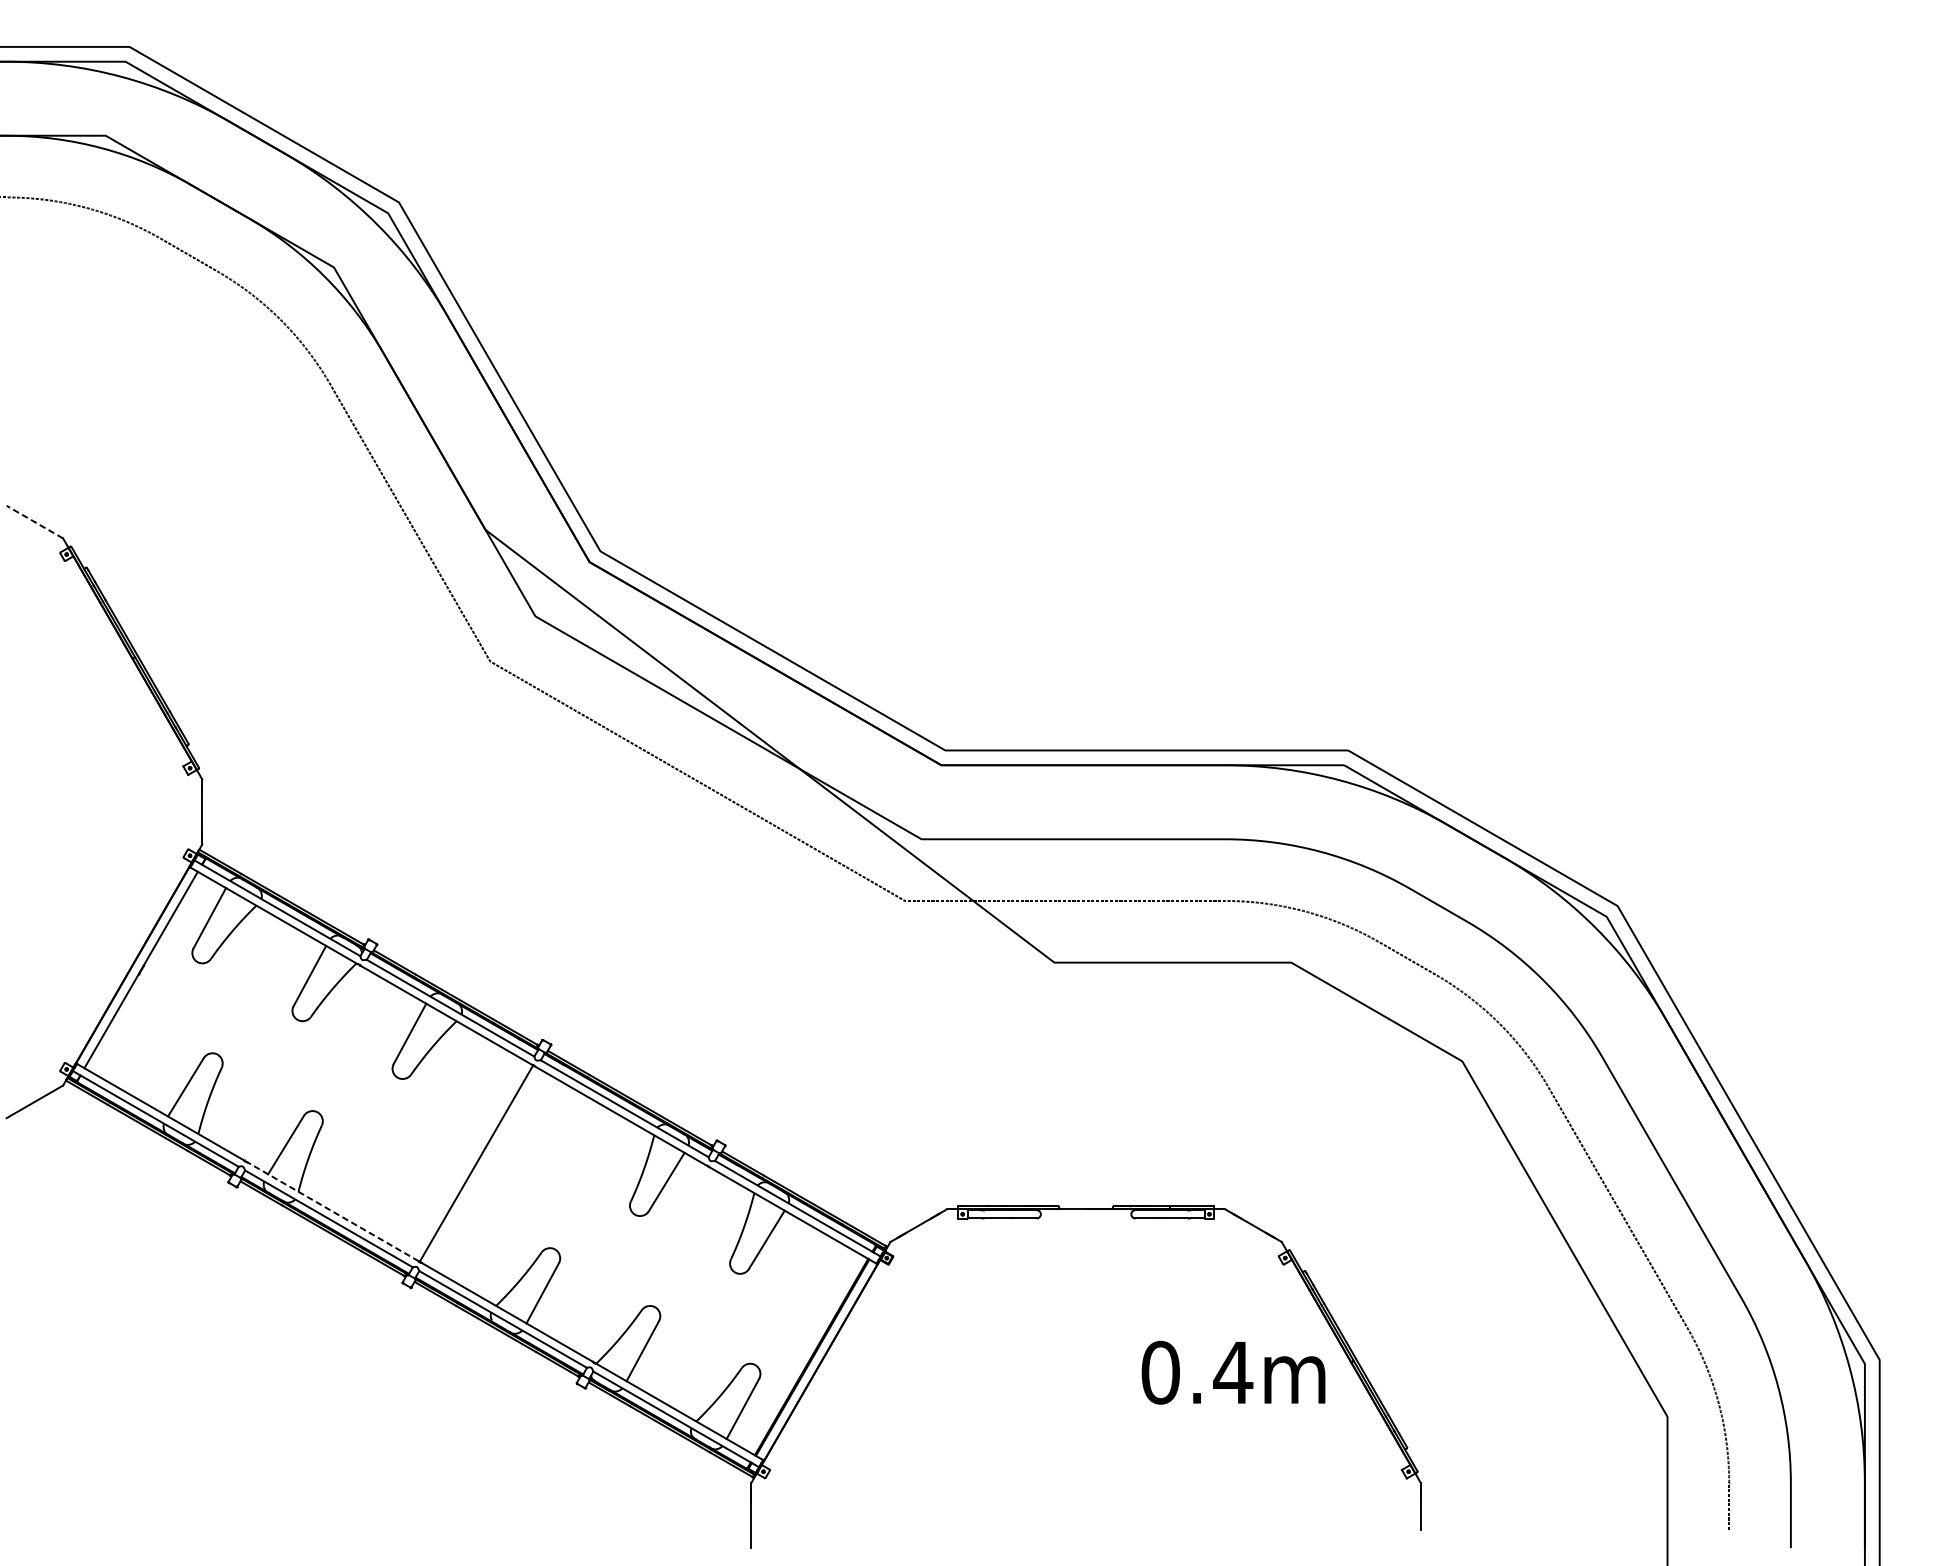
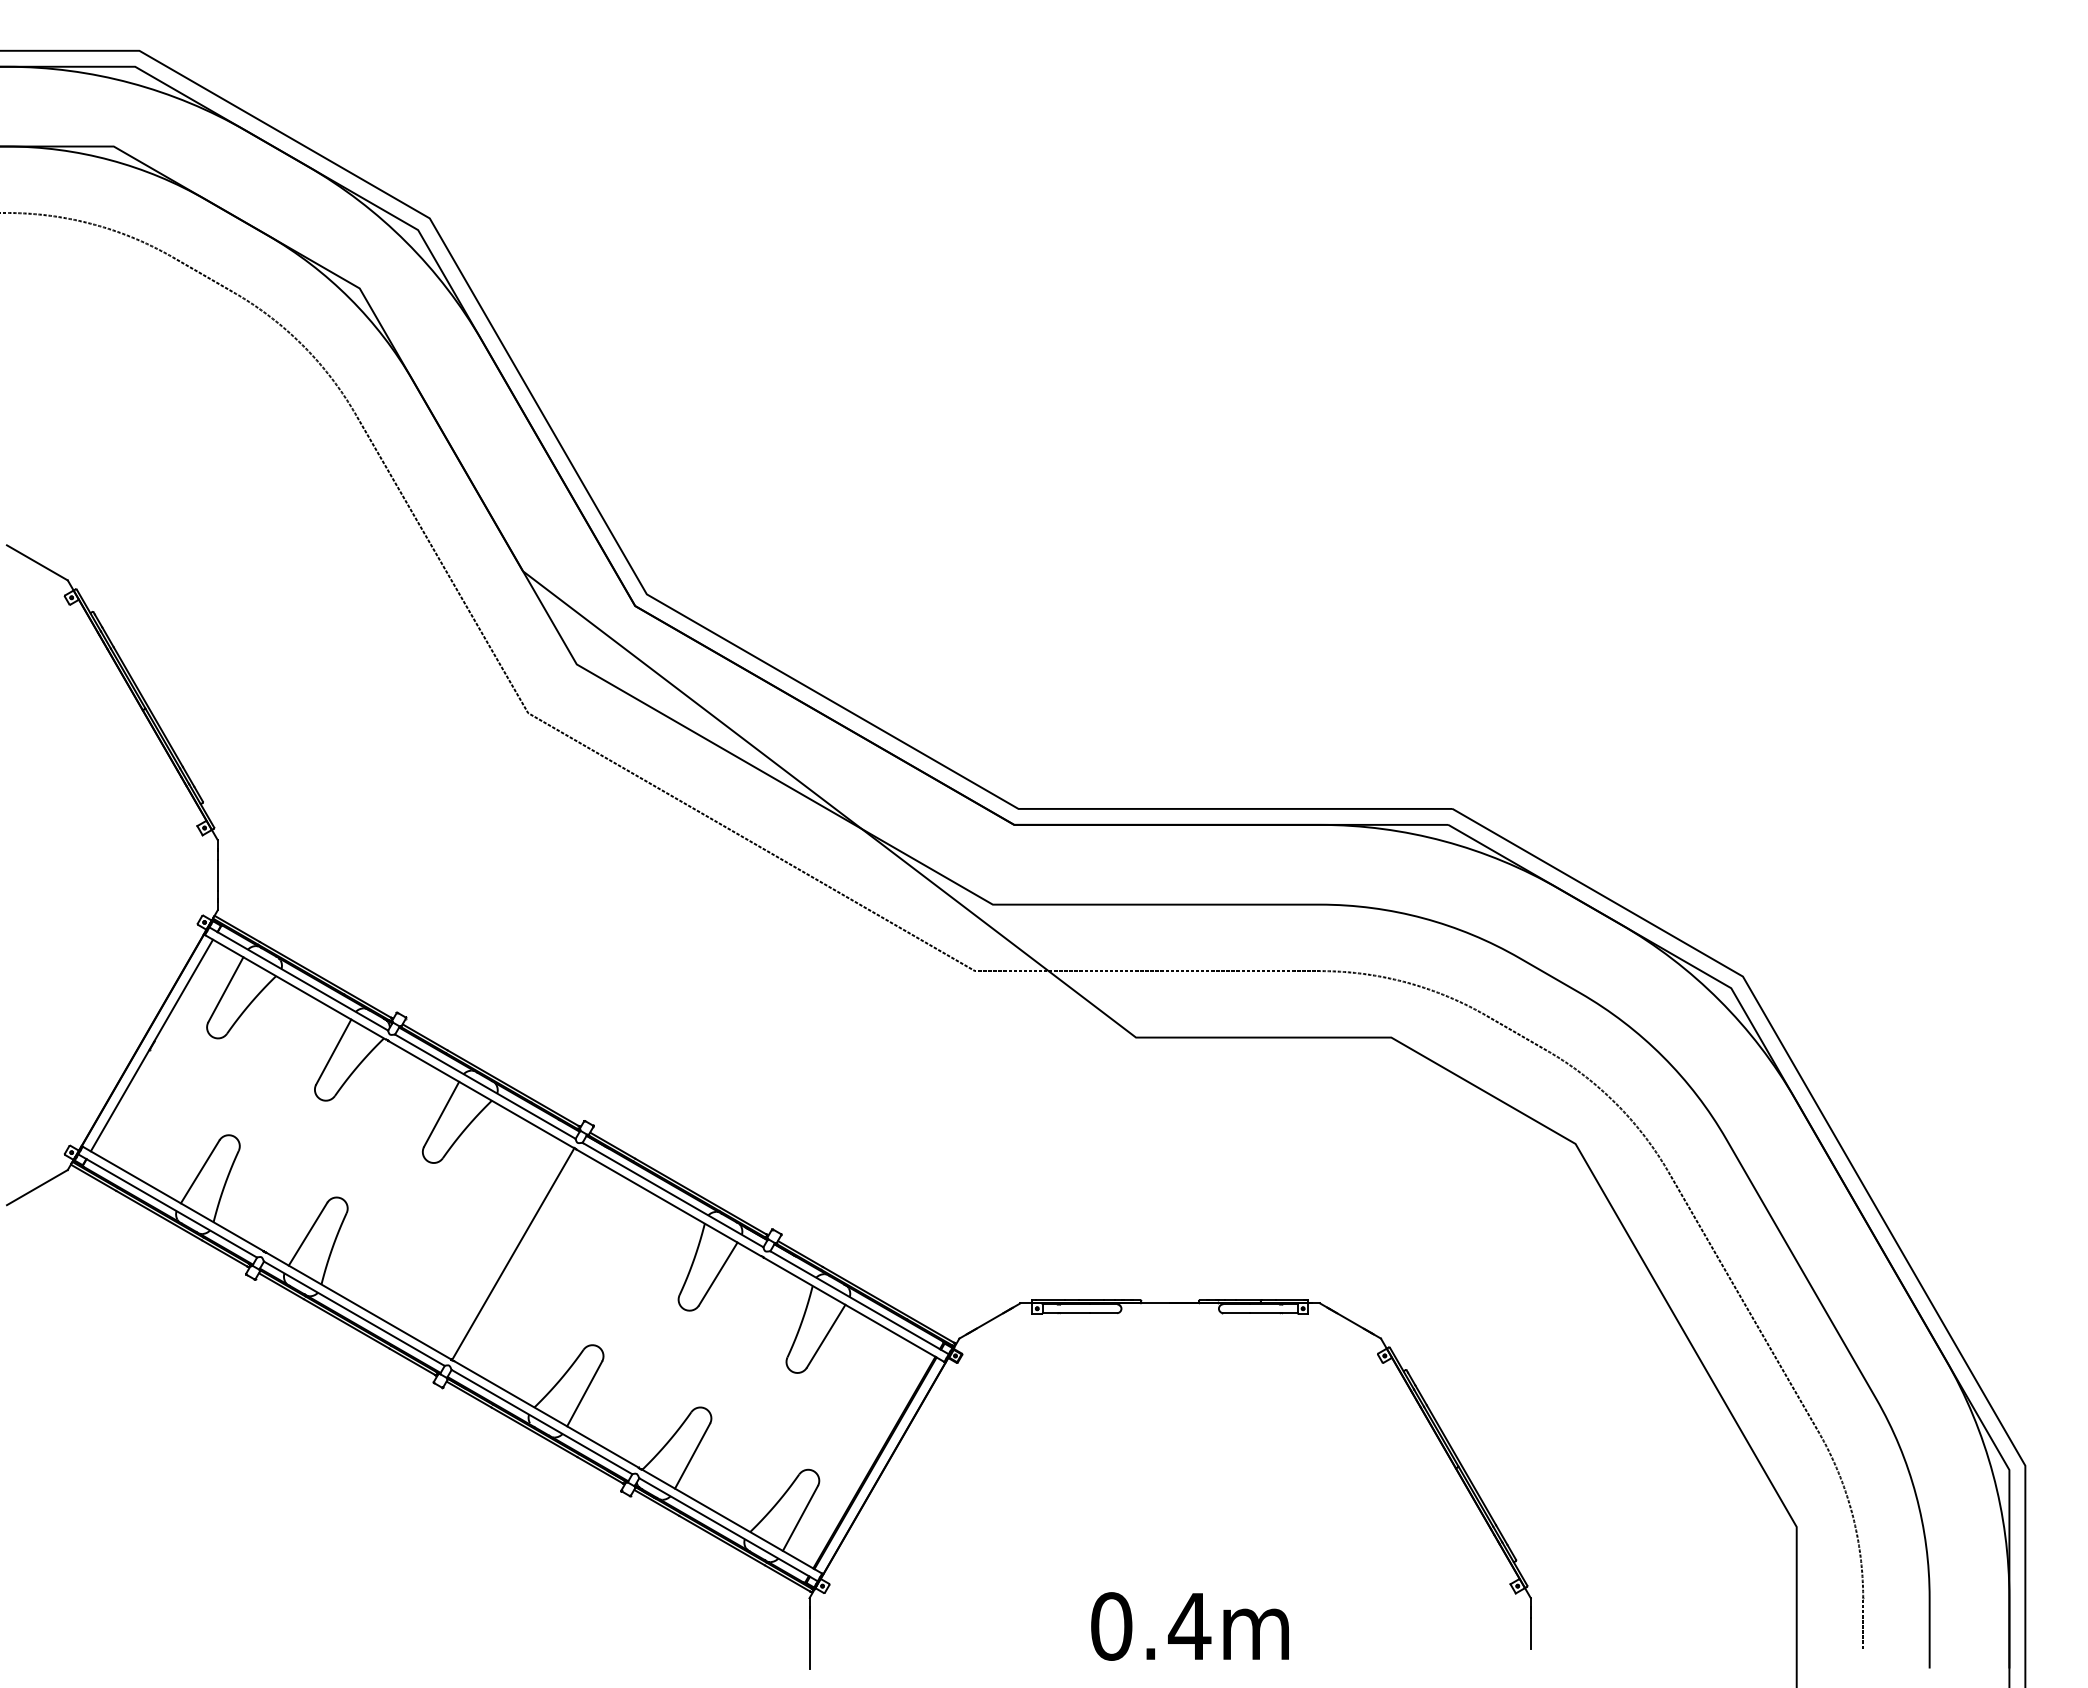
line: (34, 521) -> (36, 562), dashed -> solid
line: (332, 1212) -> (358, 1306), dashed -> solid
text: (1233, 1372) -> (1189, 1626), moved

